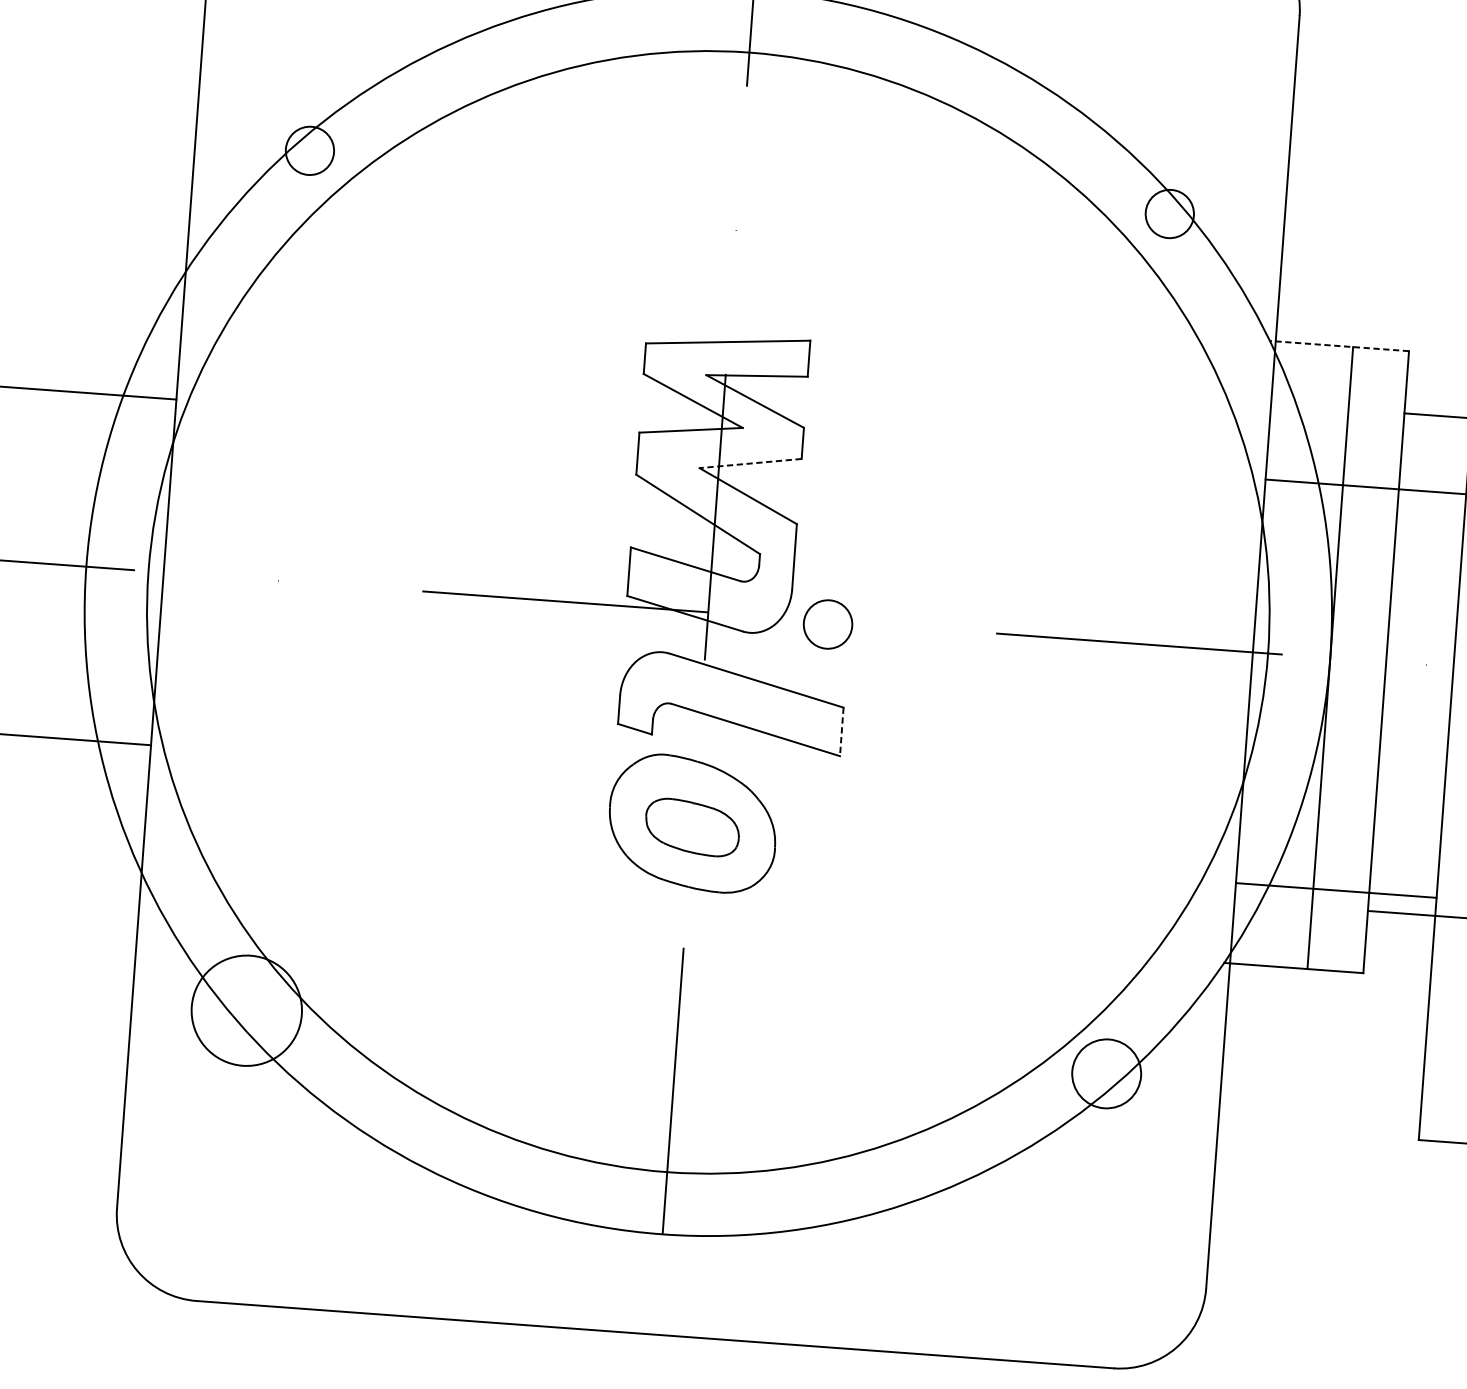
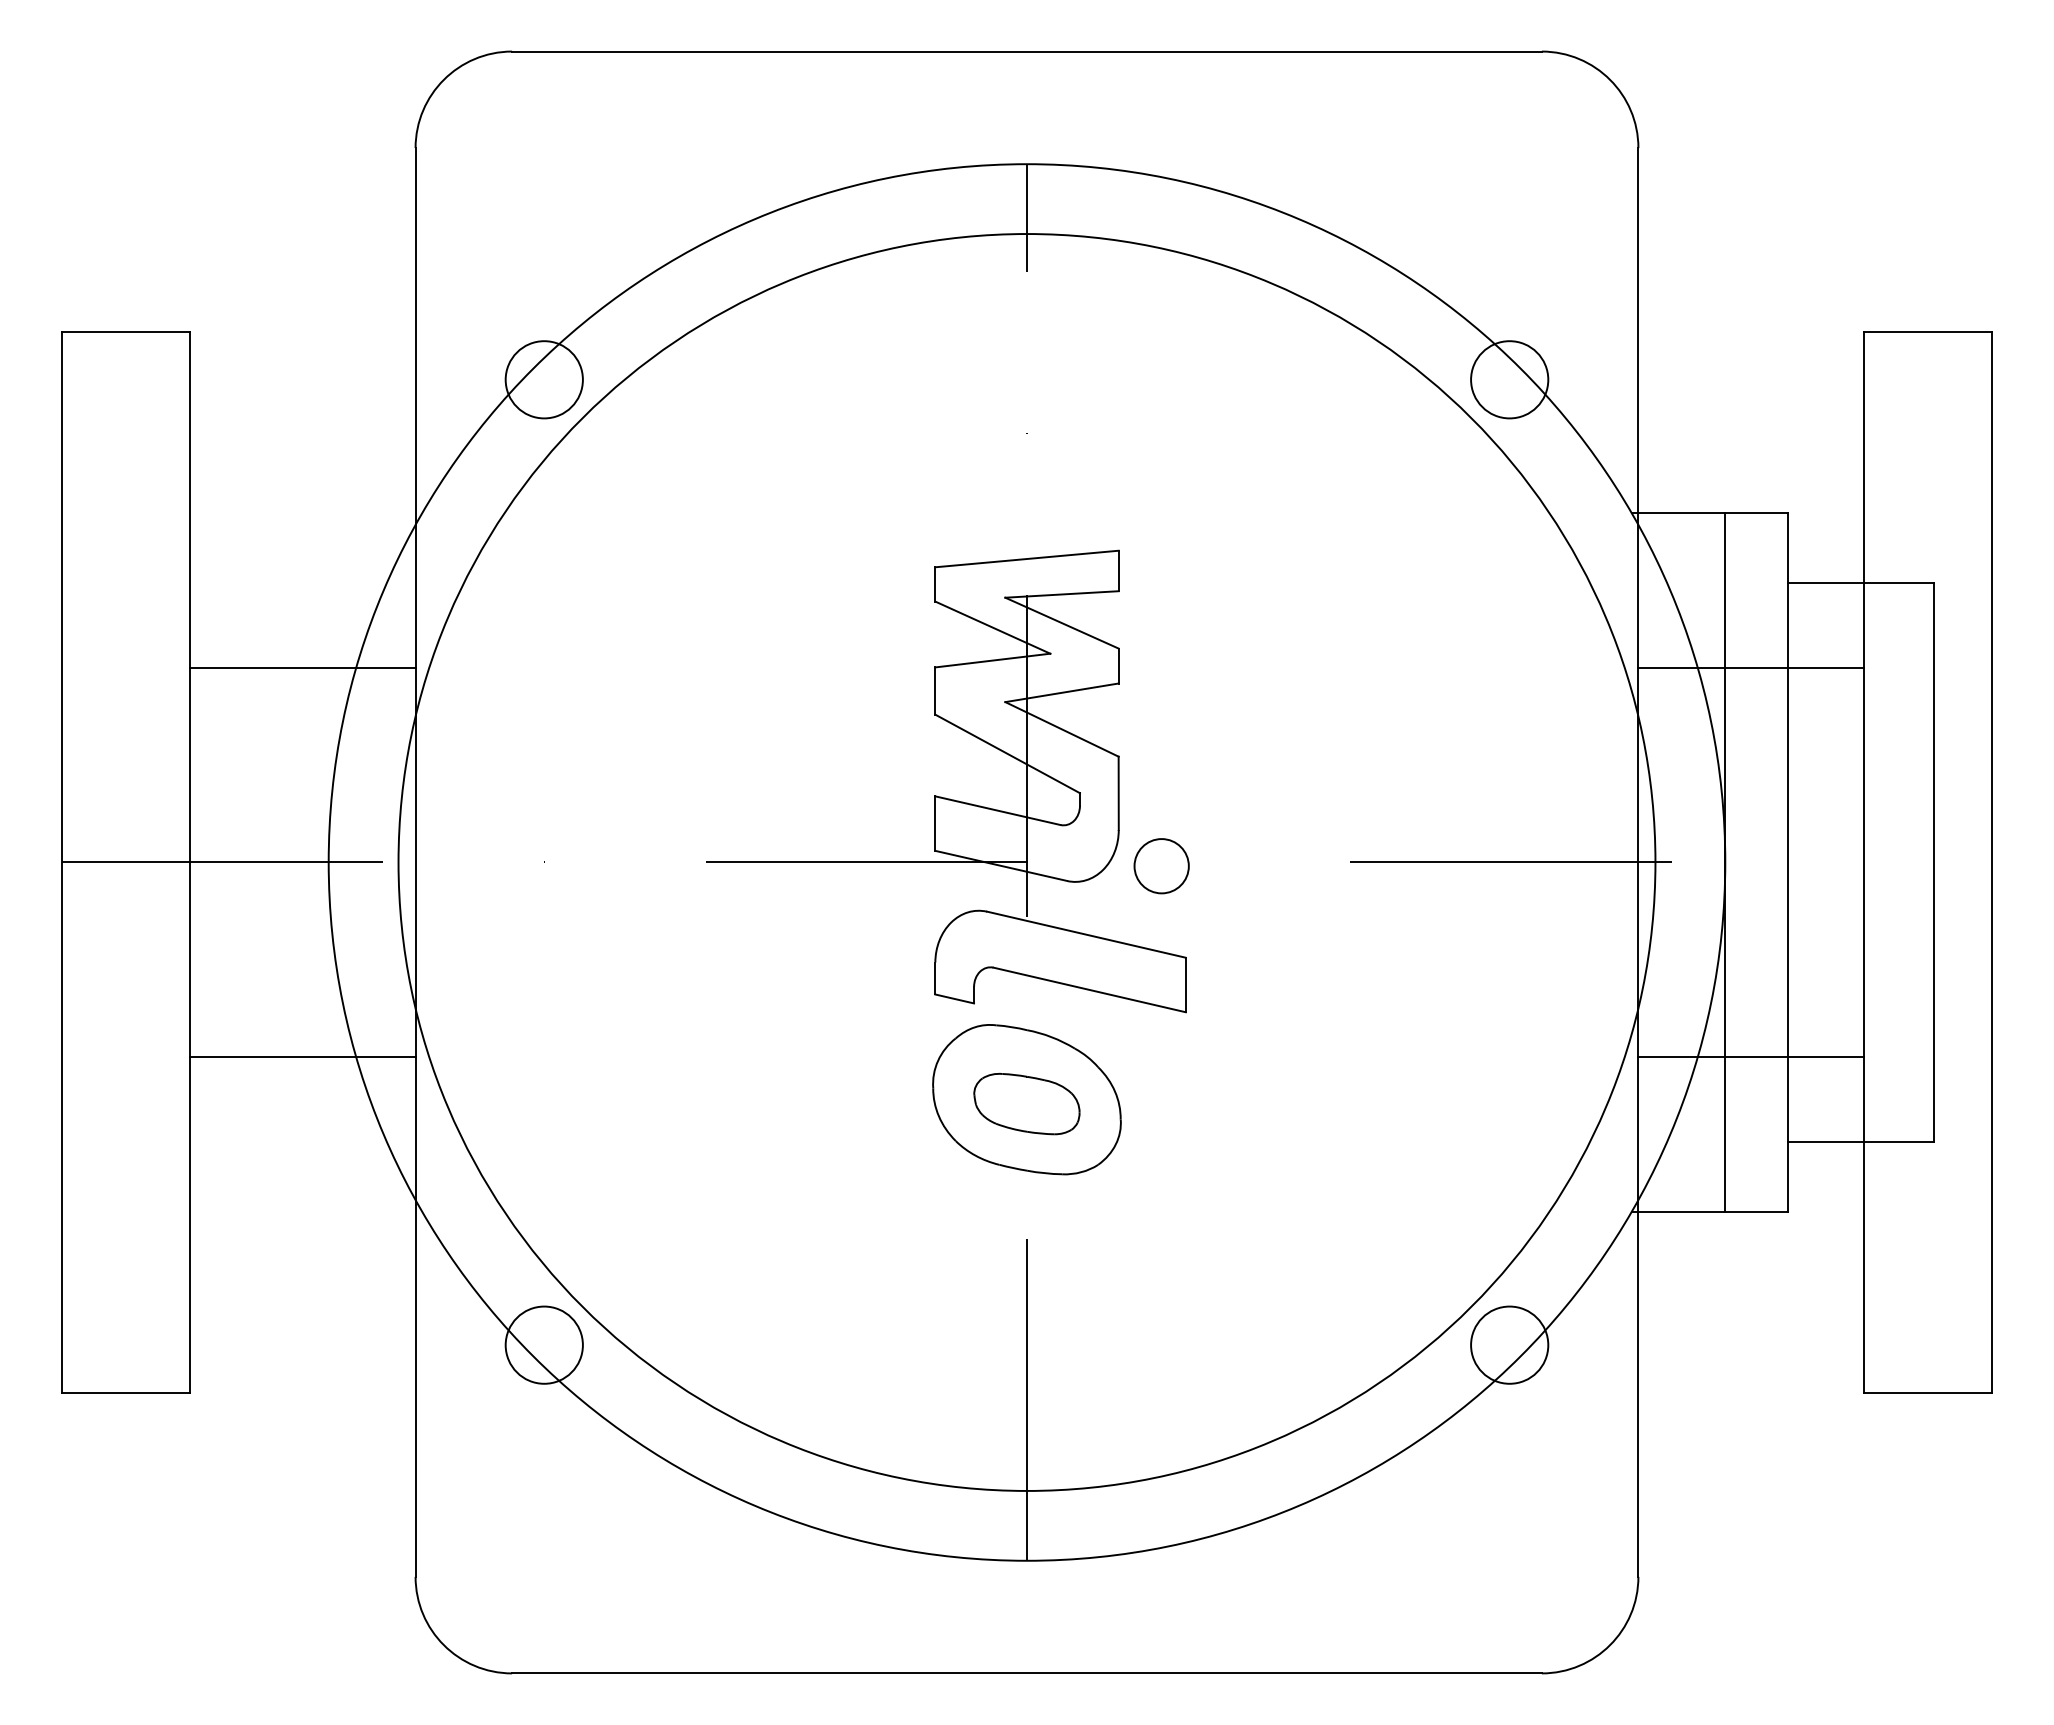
circle: (309, 150) -> (543, 379), size x1.43
circle: (1169, 213) -> (1509, 379), size x1.43
line: (1339, 346) -> (1709, 513), dashed -> solid
line: (750, 463) -> (1061, 692), dashed -> solid
line: (841, 732) -> (1185, 985), dashed -> solid
line: (1335, 890) -> (1750, 1056), moved
circle: (246, 1010) -> (543, 1344), size x0.62

